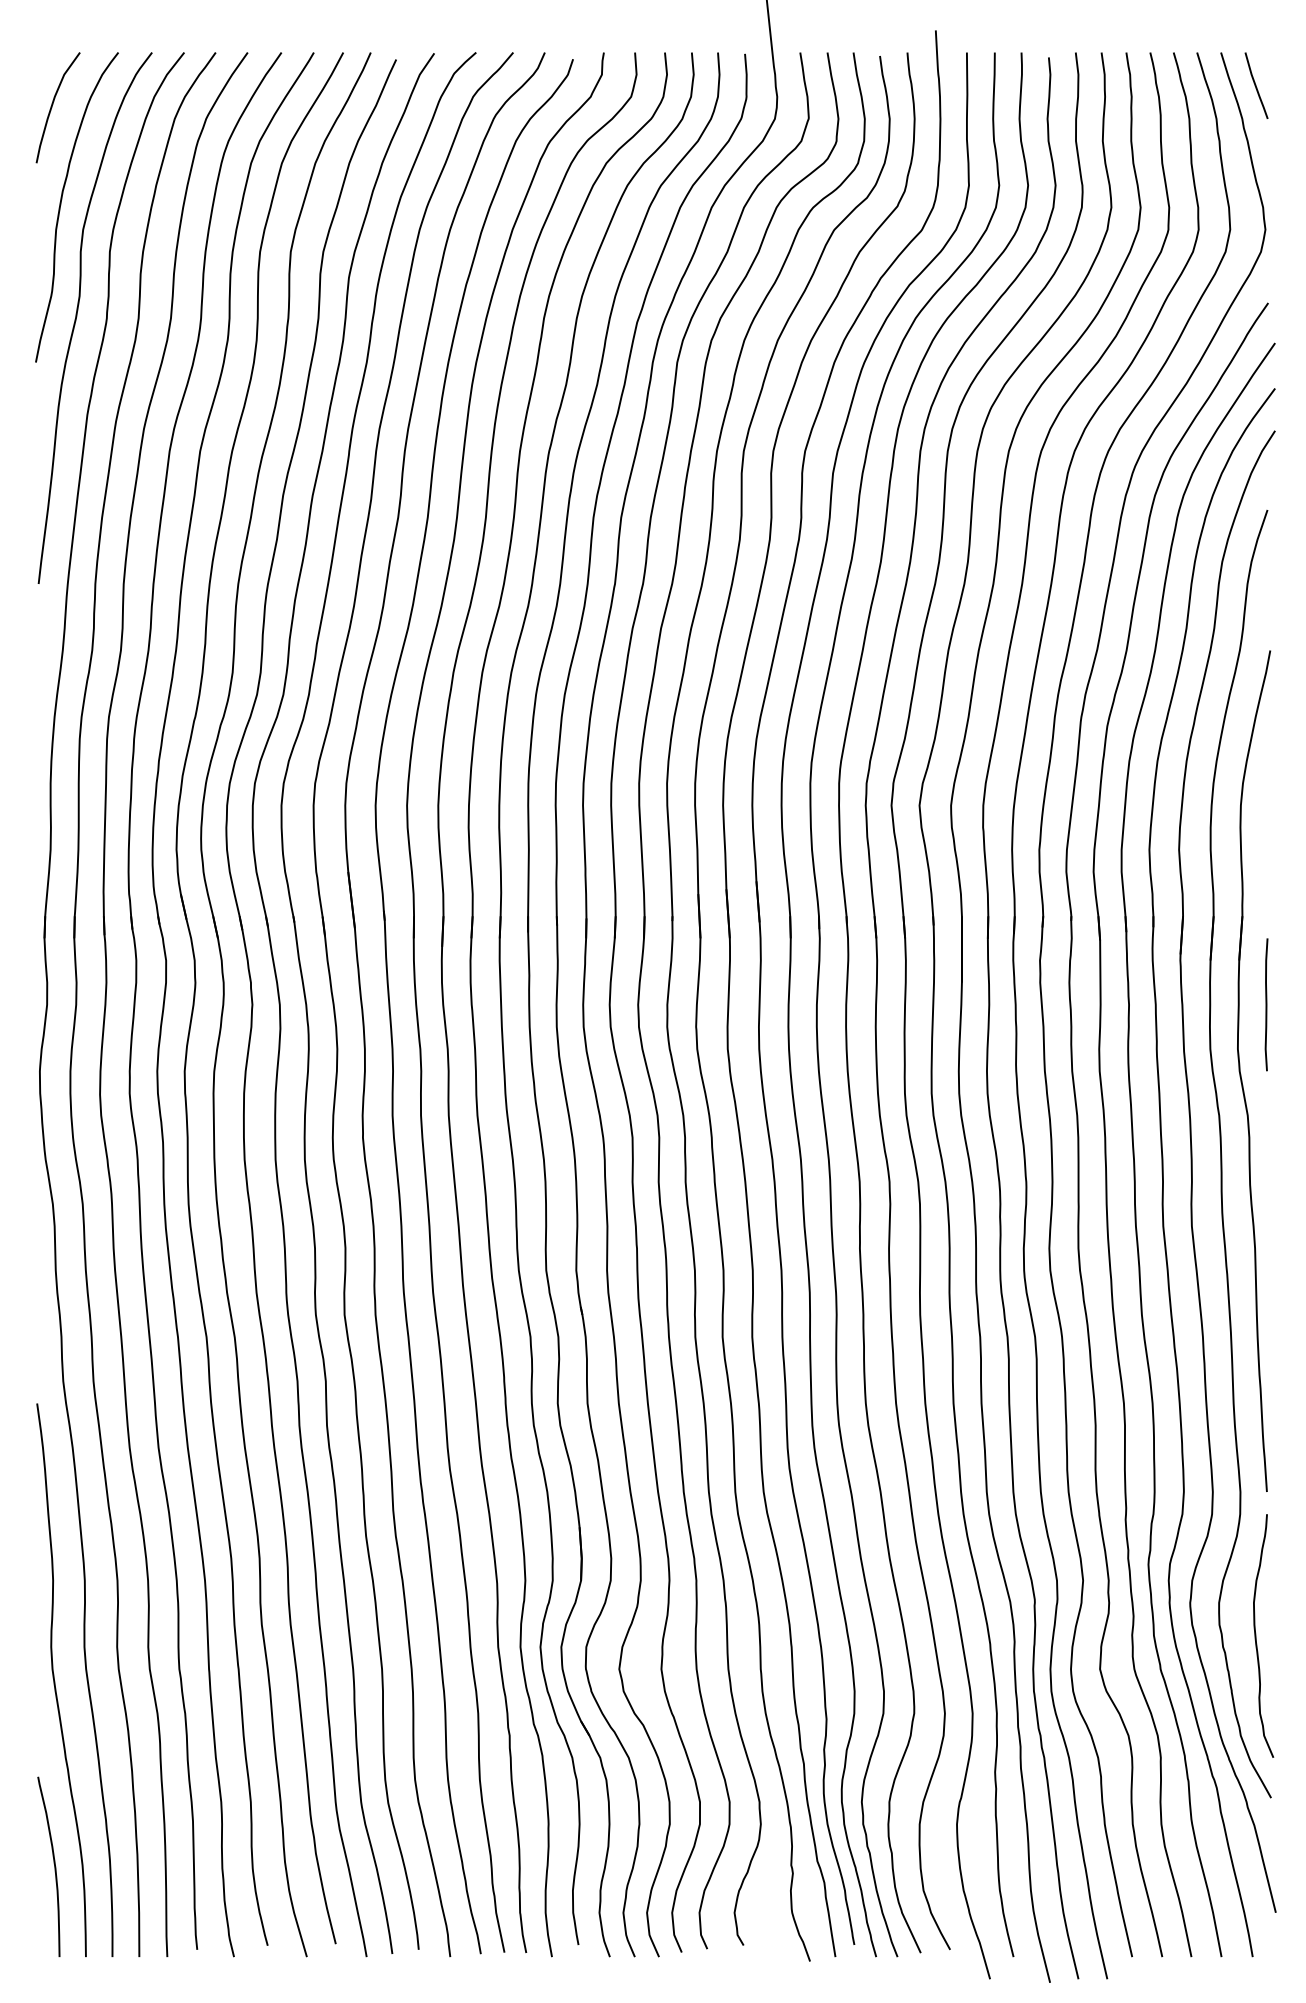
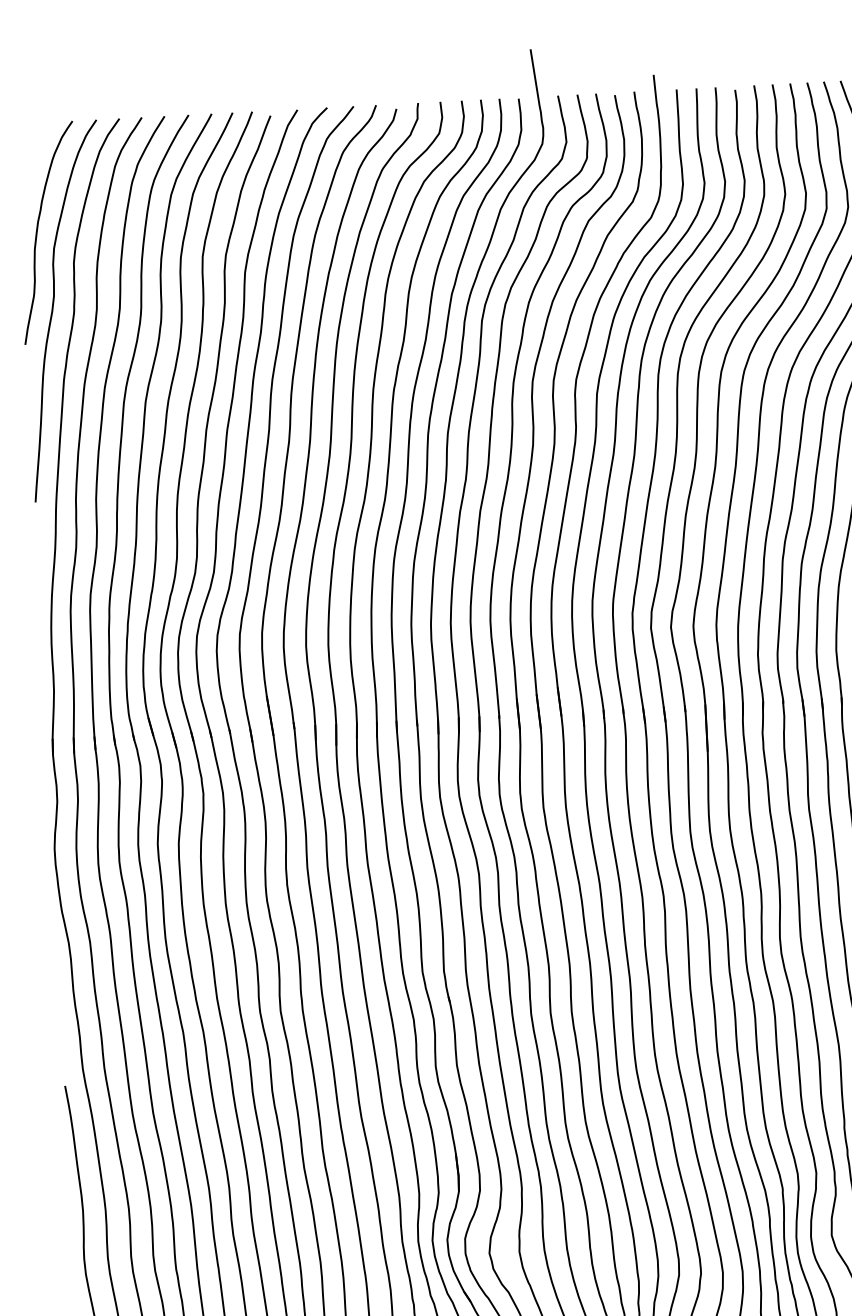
curve: (53, 104) -> (28, 160), removed

